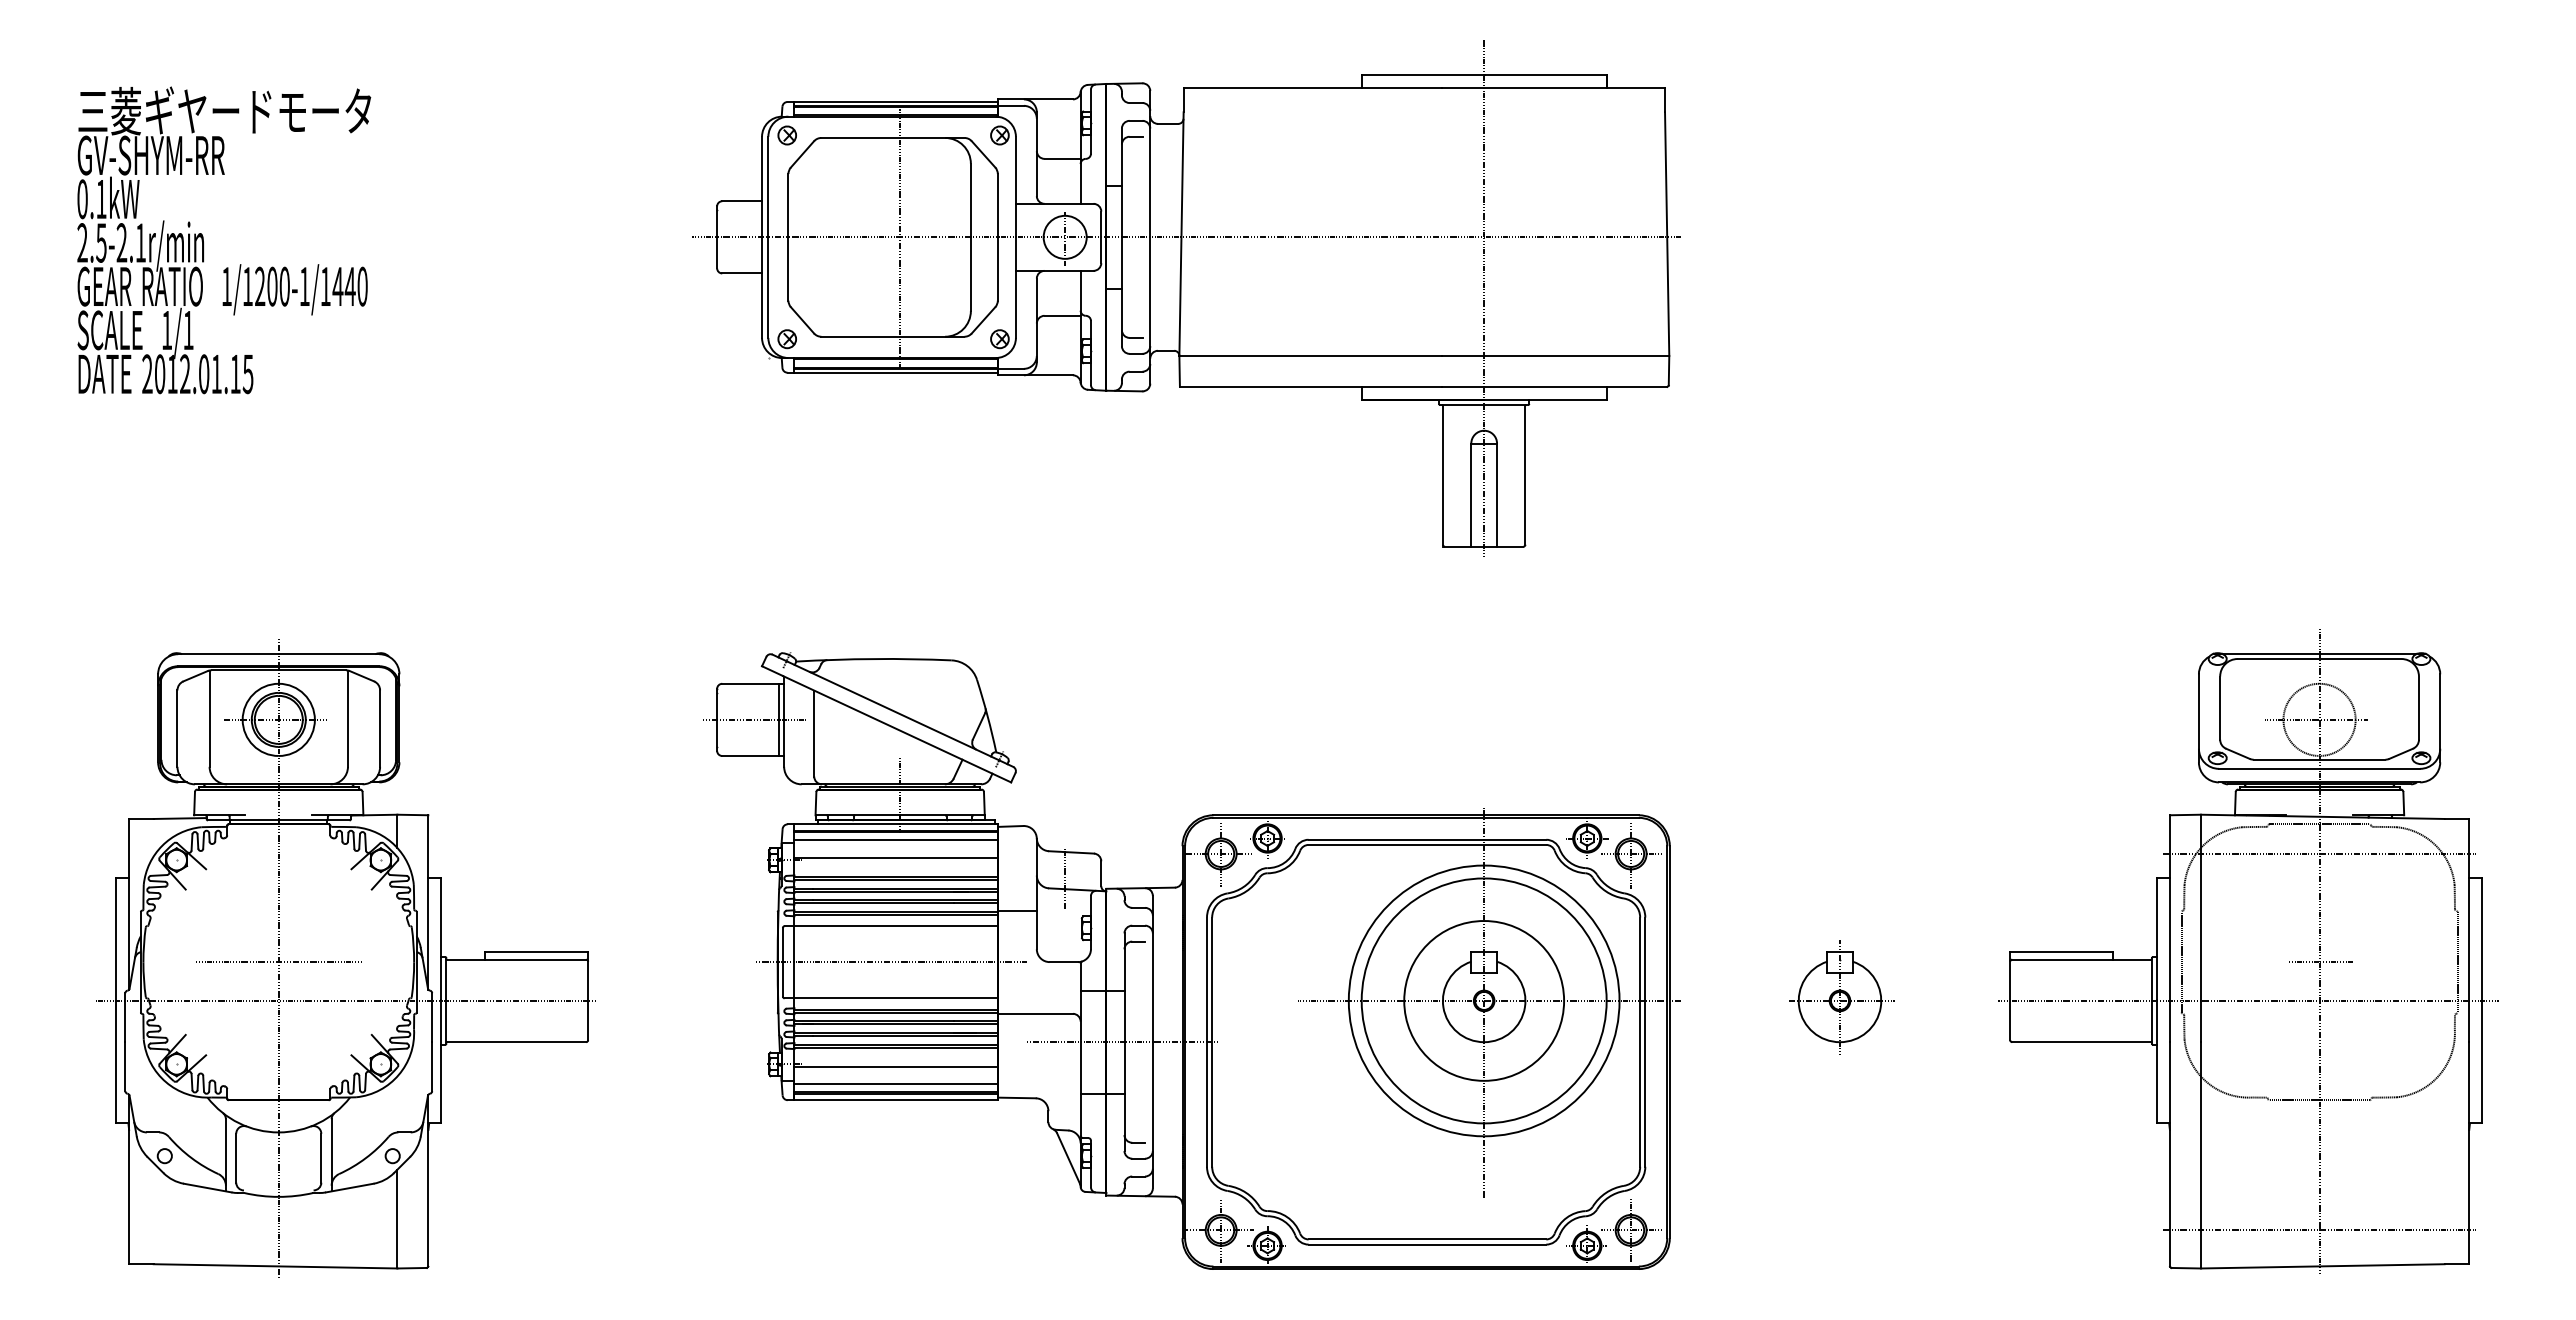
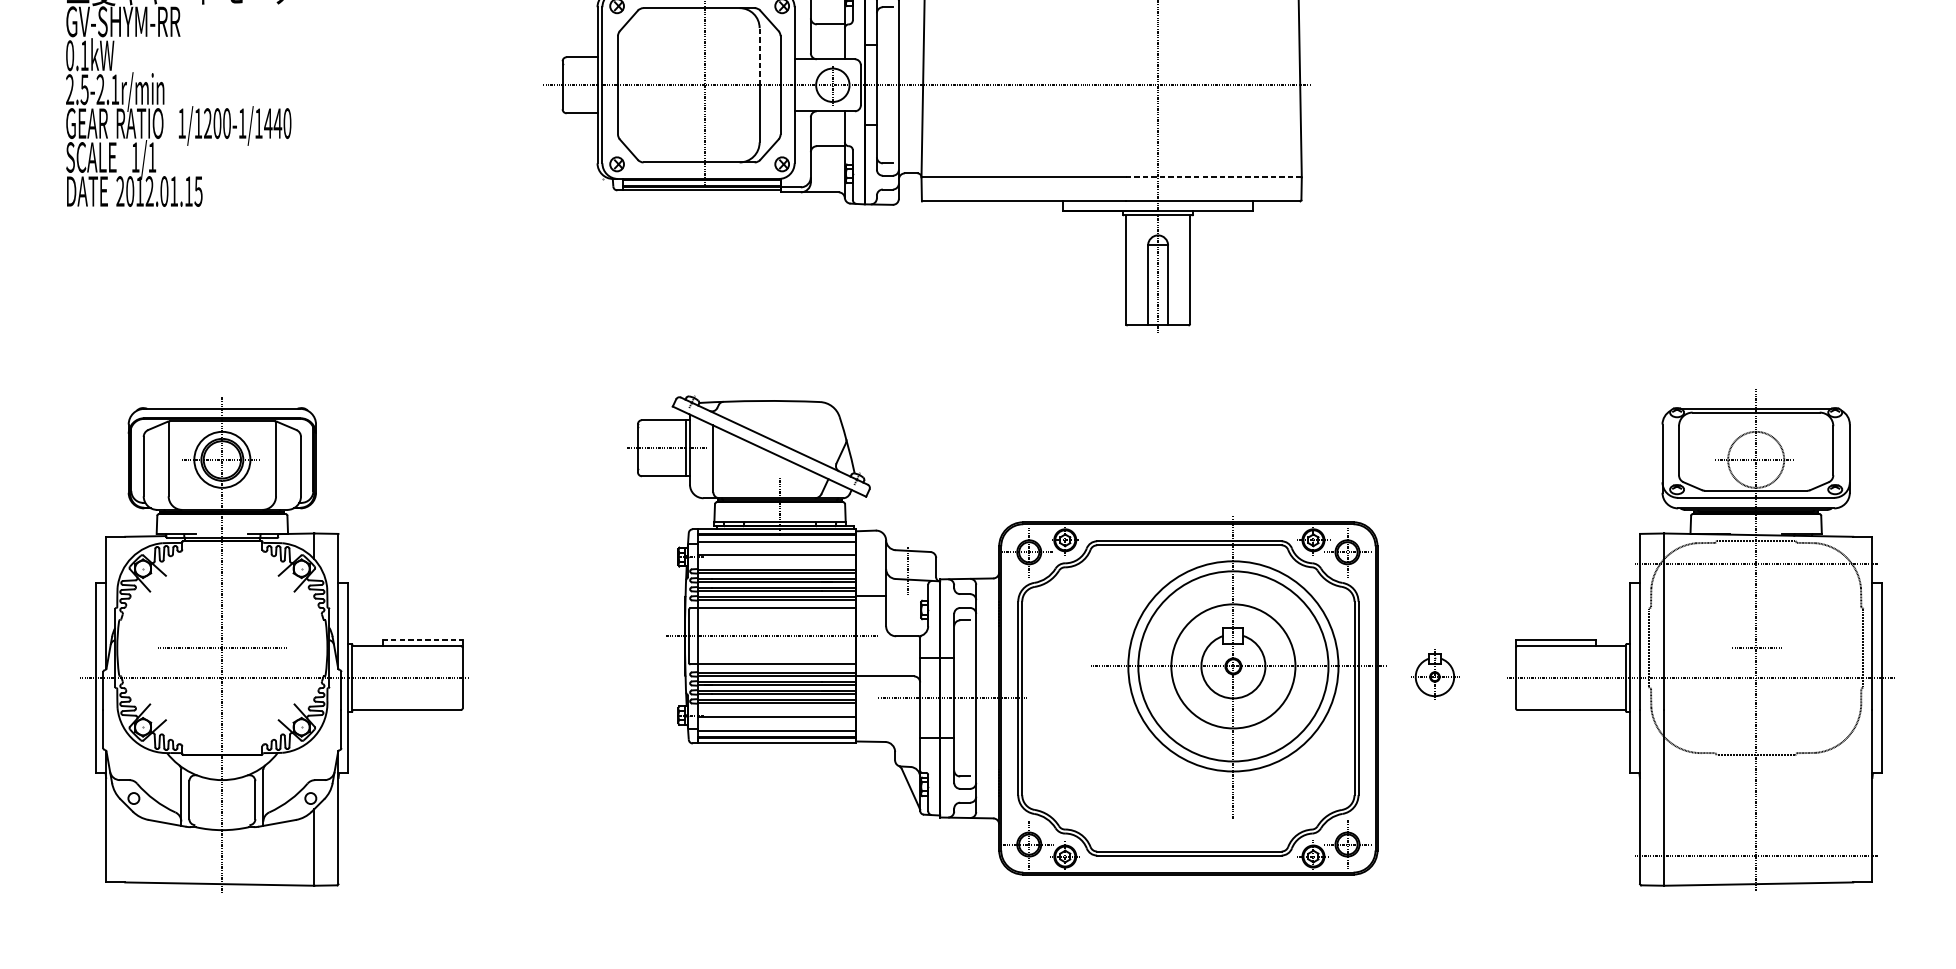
line: (970, 200) -> (759, 56), solid -> dashed
line: (1556, 355) -> (1214, 176), solid -> dashed
line: (536, 951) -> (422, 639), solid -> dashed
part: (2248, 951) -> (1700, 639), moved
part: (1191, 960) -> (1006, 635), moved
part: (1841, 997) -> (1435, 675), size x0.6

